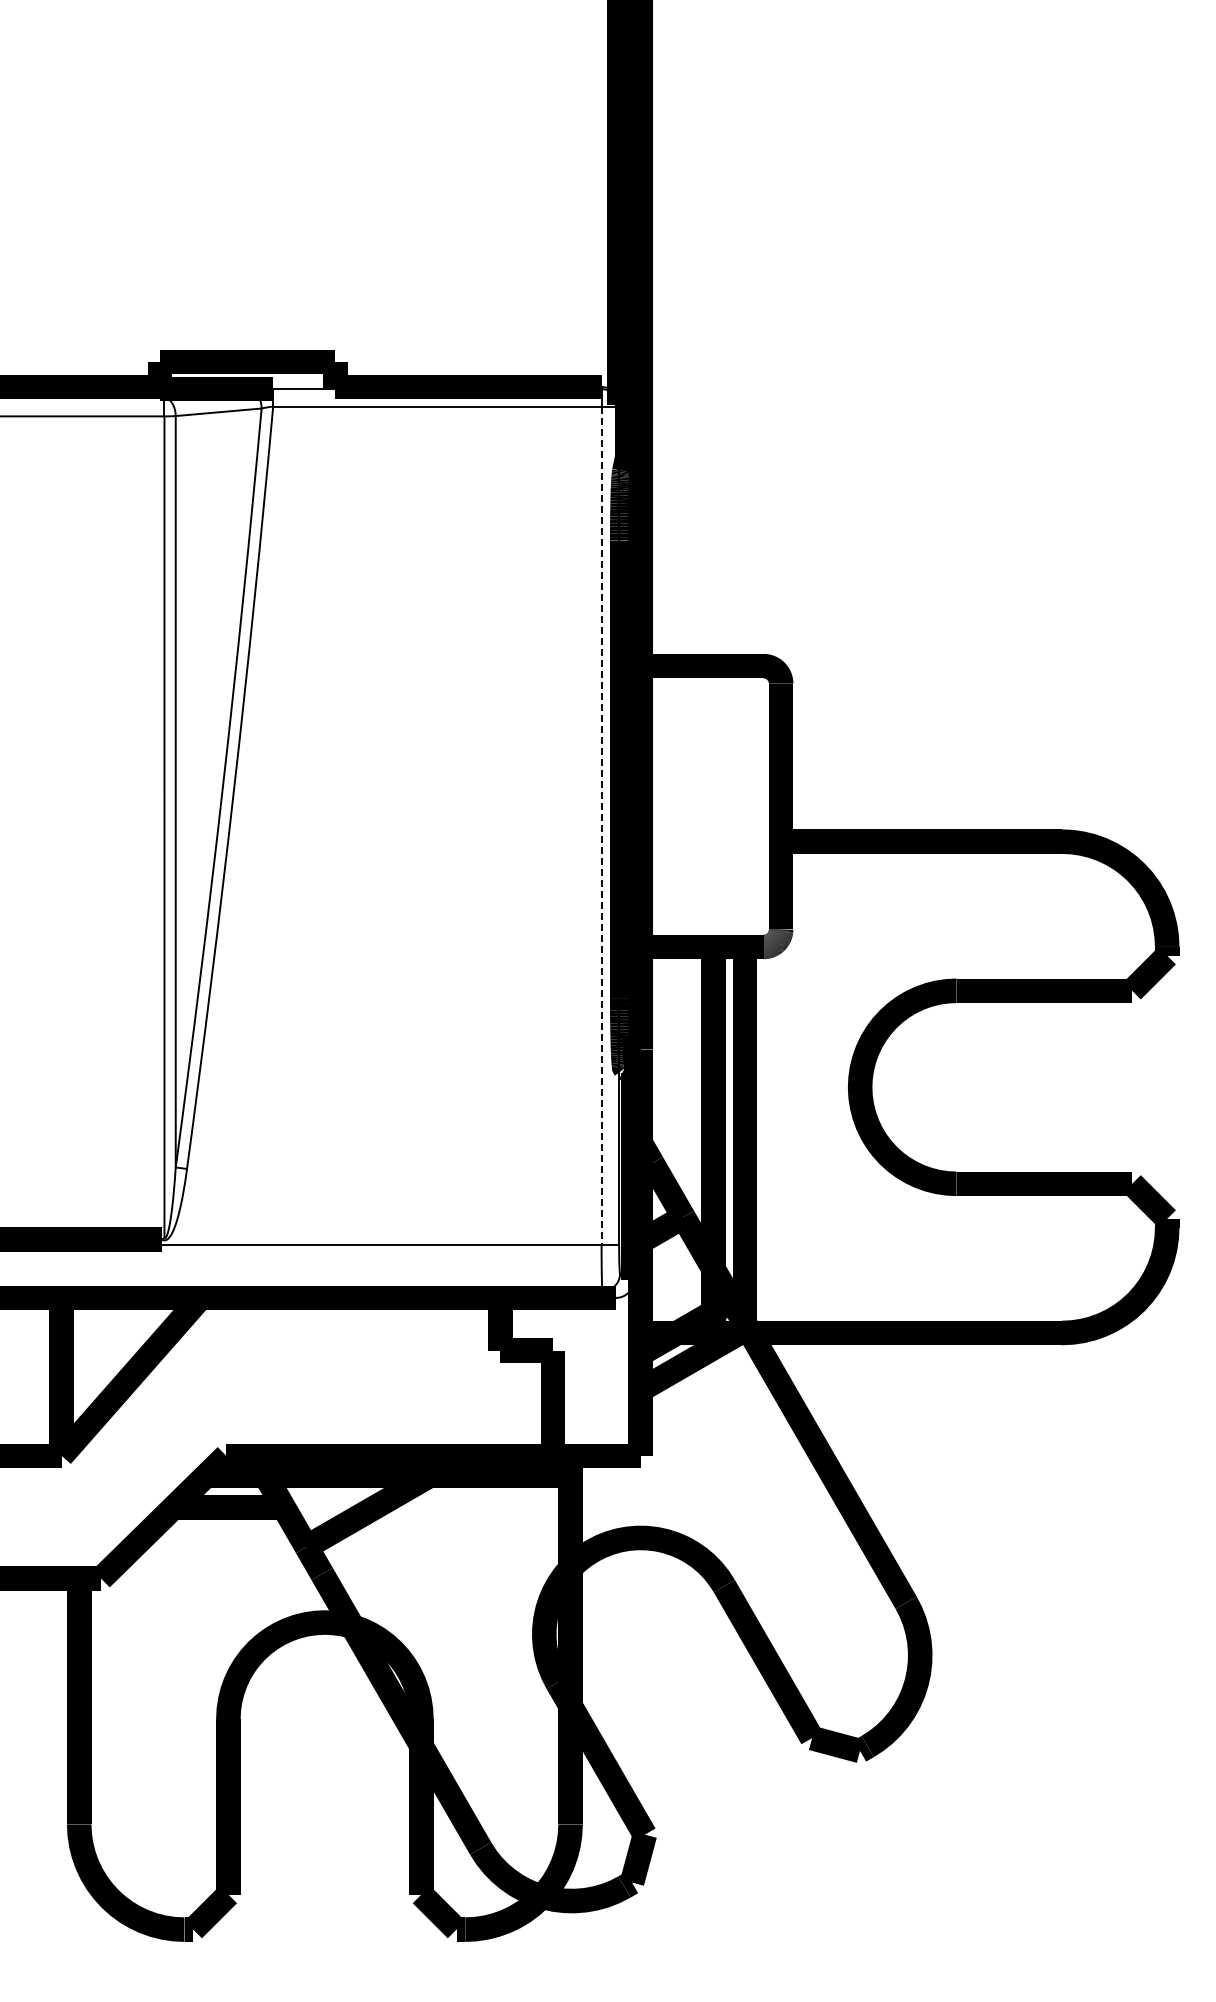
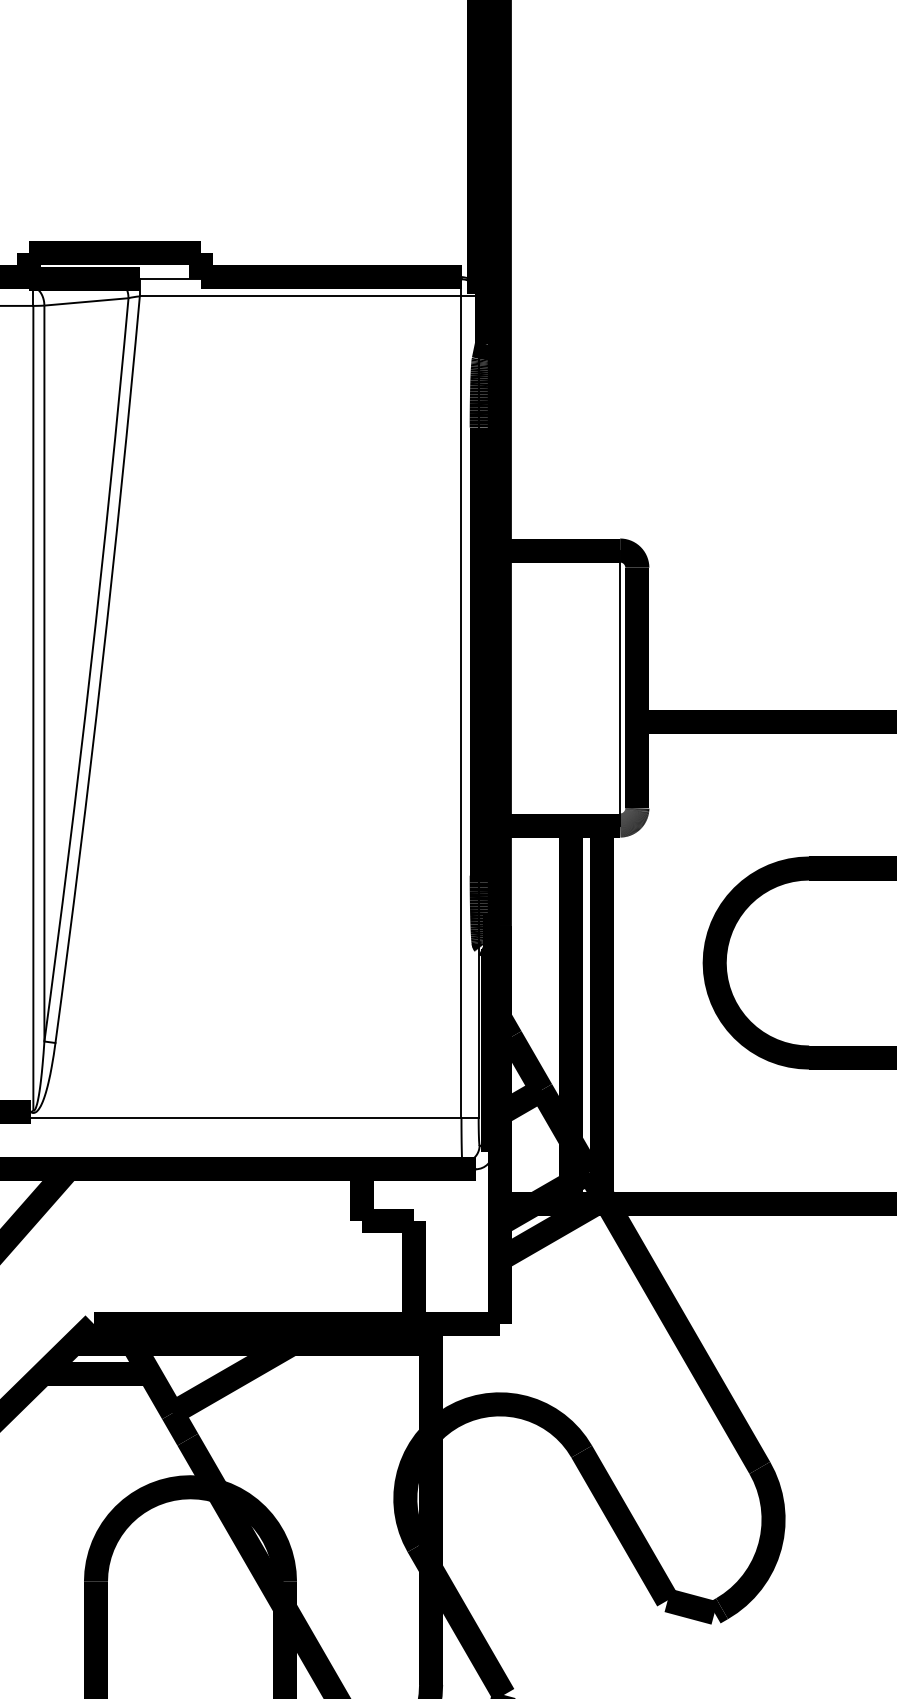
line: (763, 806) -> (620, 687), added
line: (601, 826) -> (461, 707), dashed -> solid

